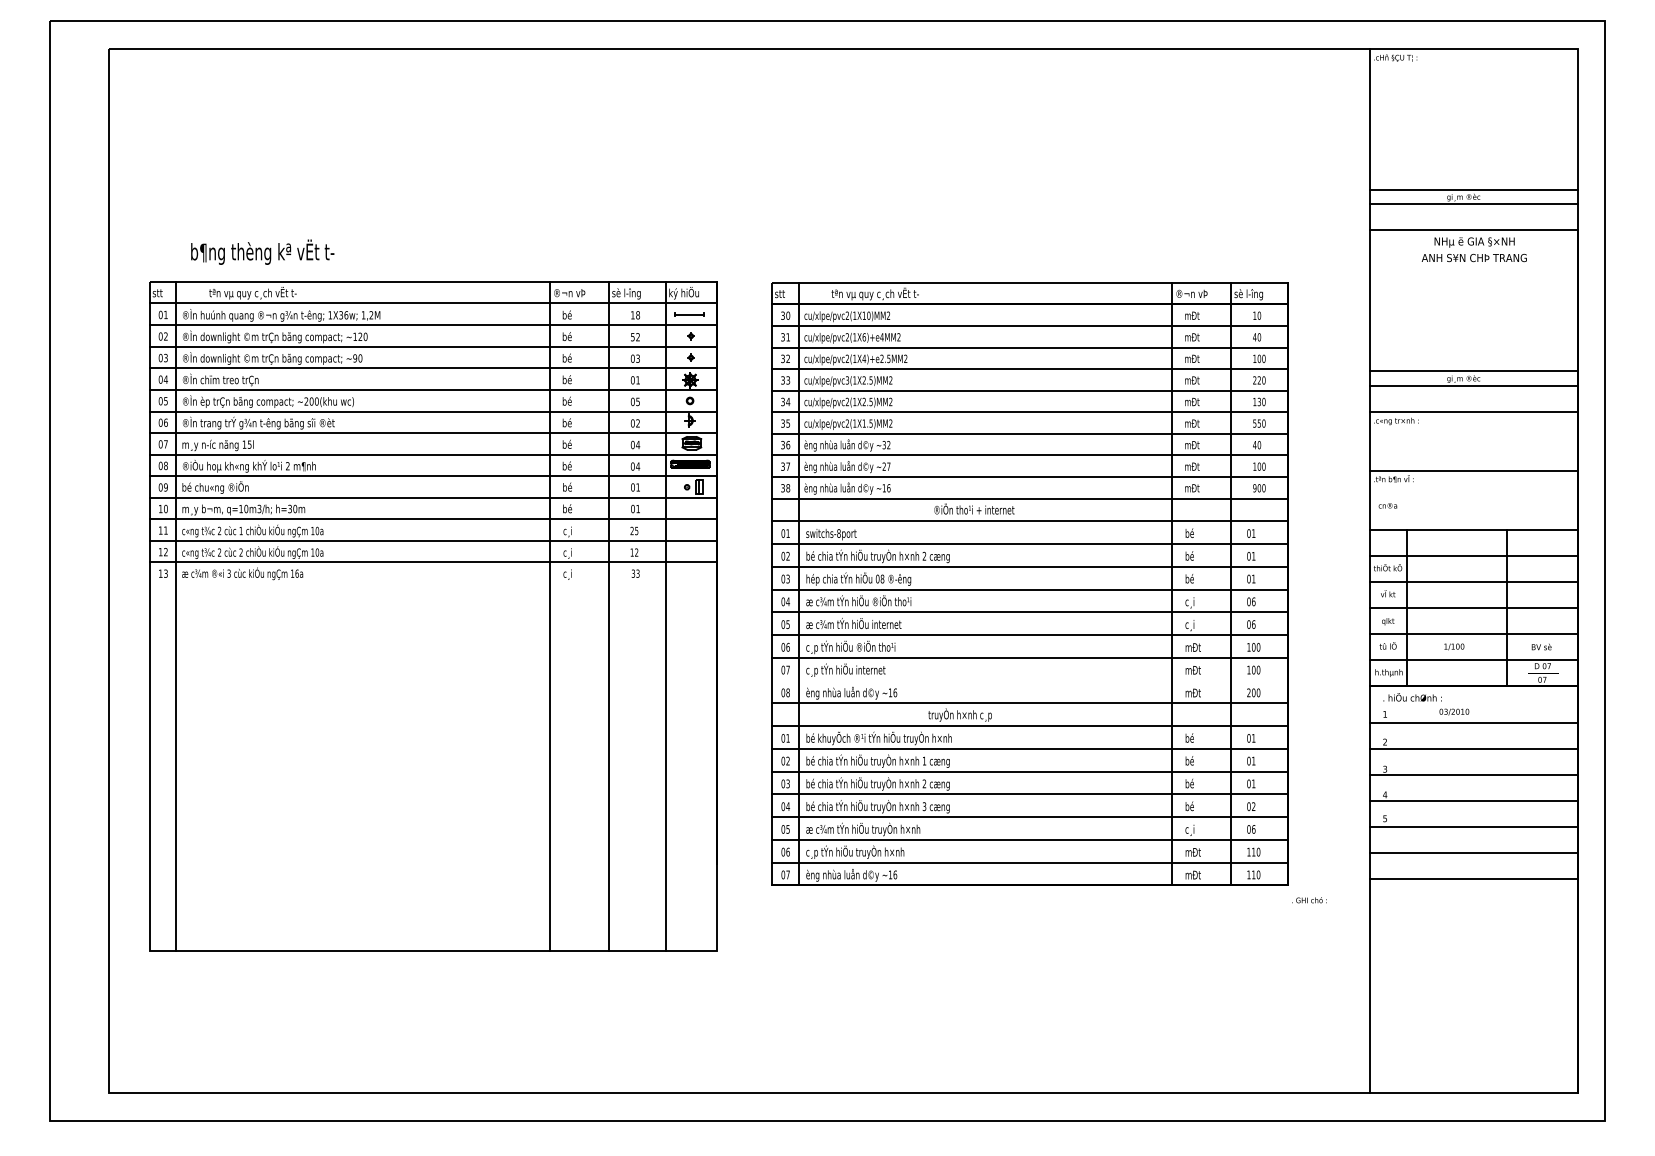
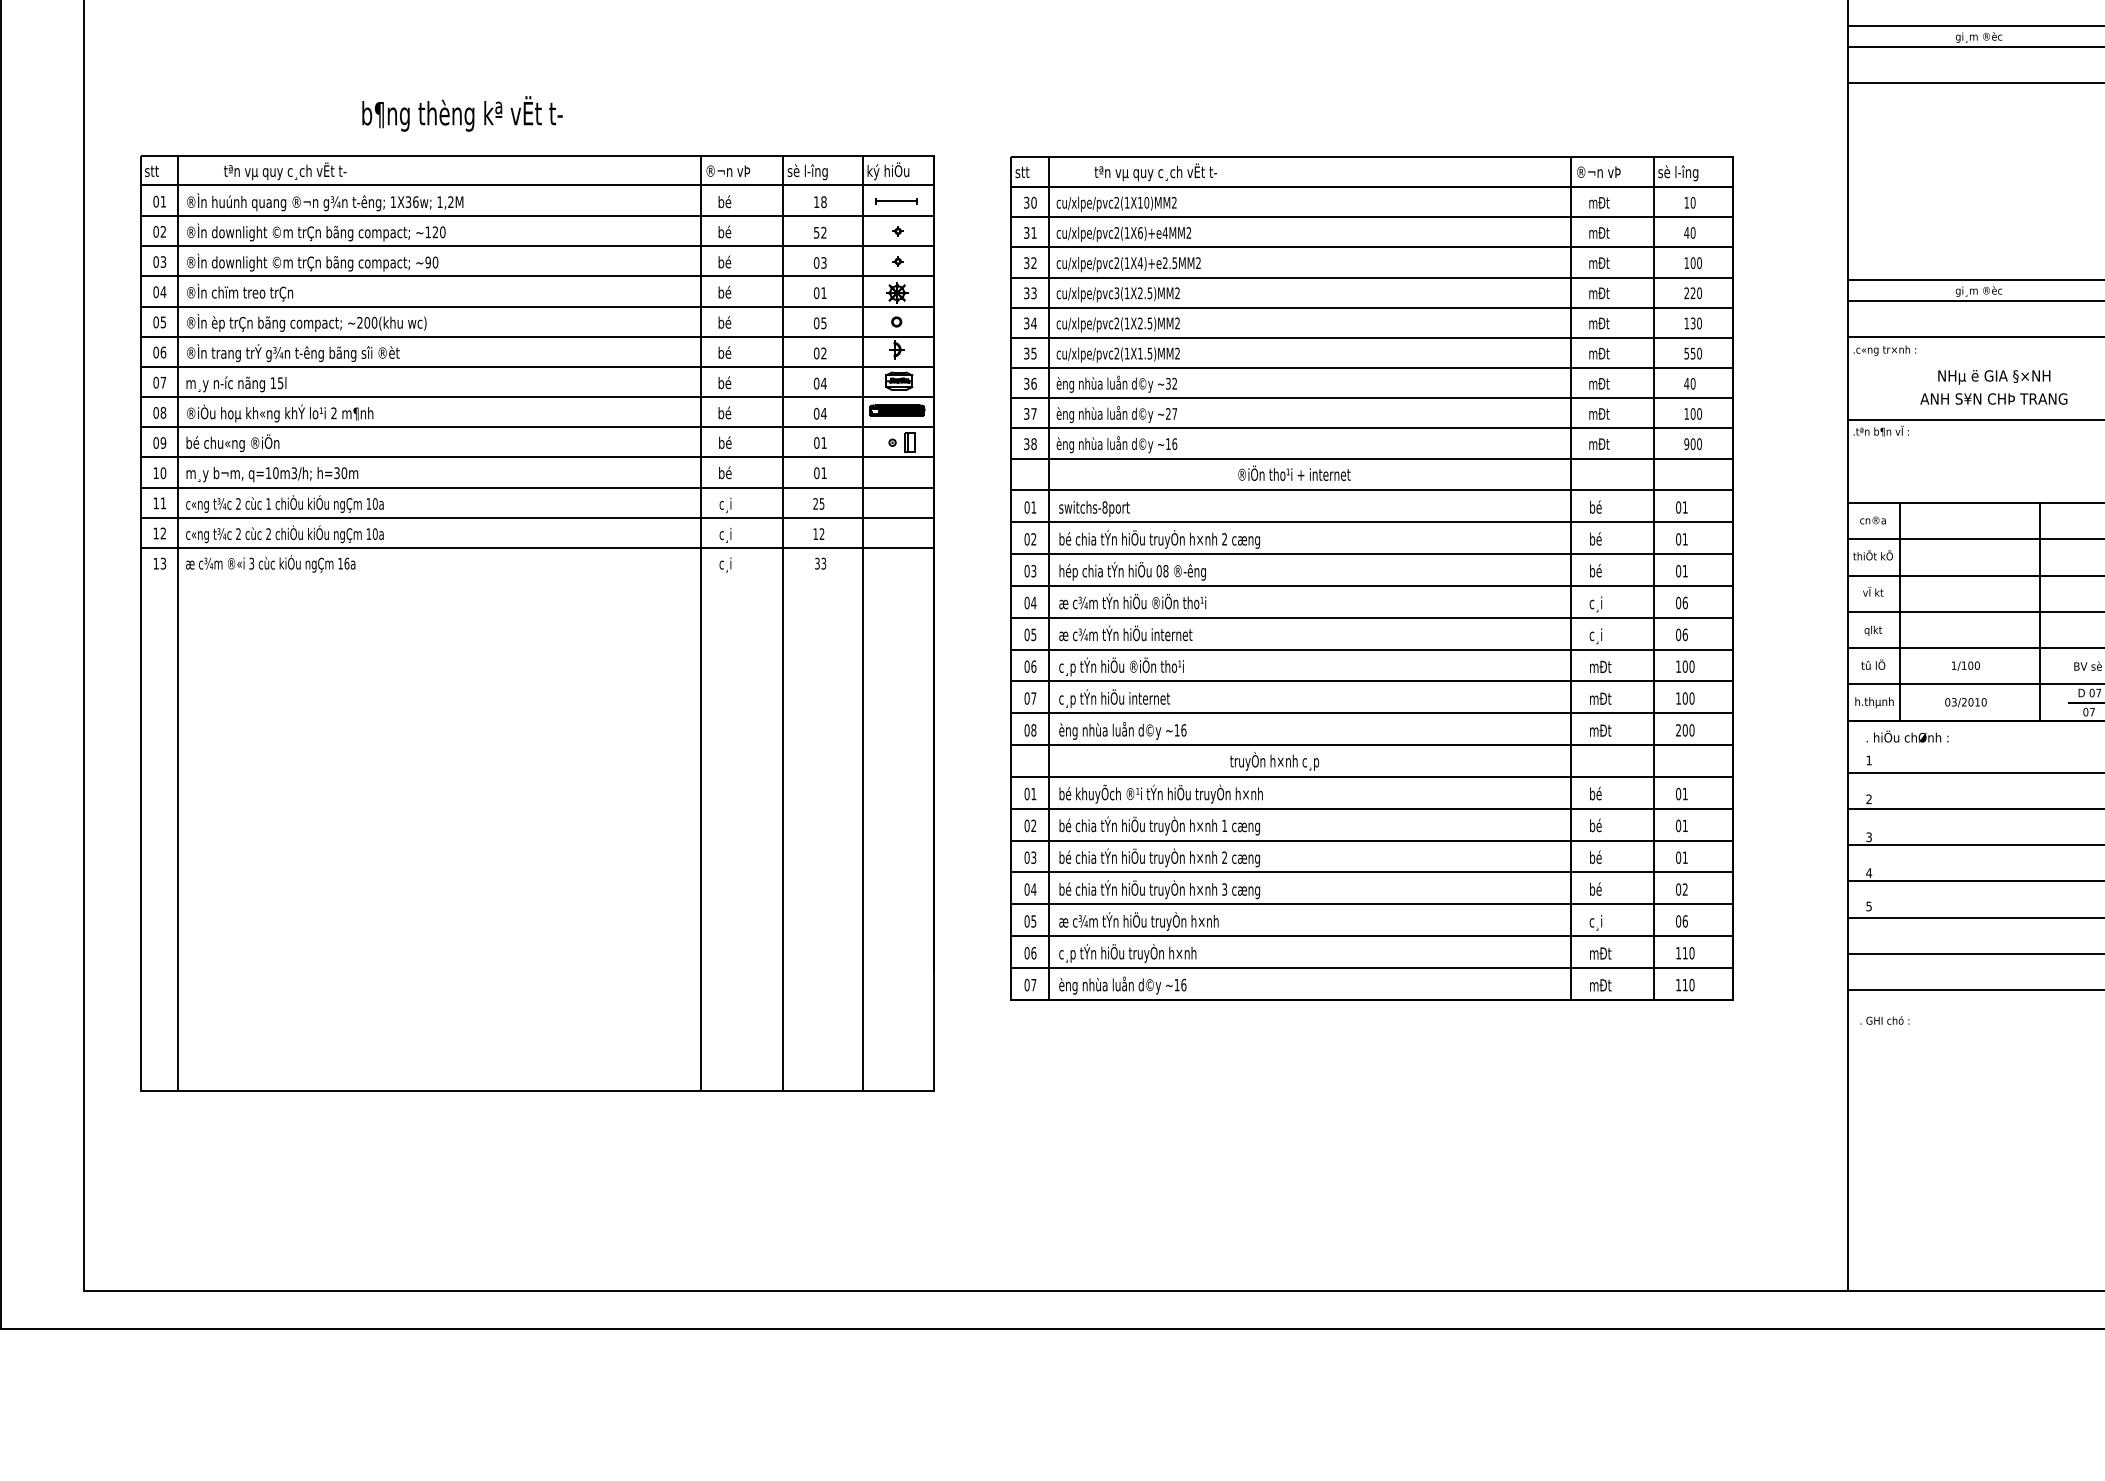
text: (1473, 249) -> (1992, 387), moved
text: (262, 251) -> (462, 112), moved
text: (1387, 505) -> (1872, 520), moved
line: (1029, 680) -> (1371, 713), added
text: (1454, 711) -> (1966, 701), moved
text: (1309, 900) -> (1884, 1020), moved

